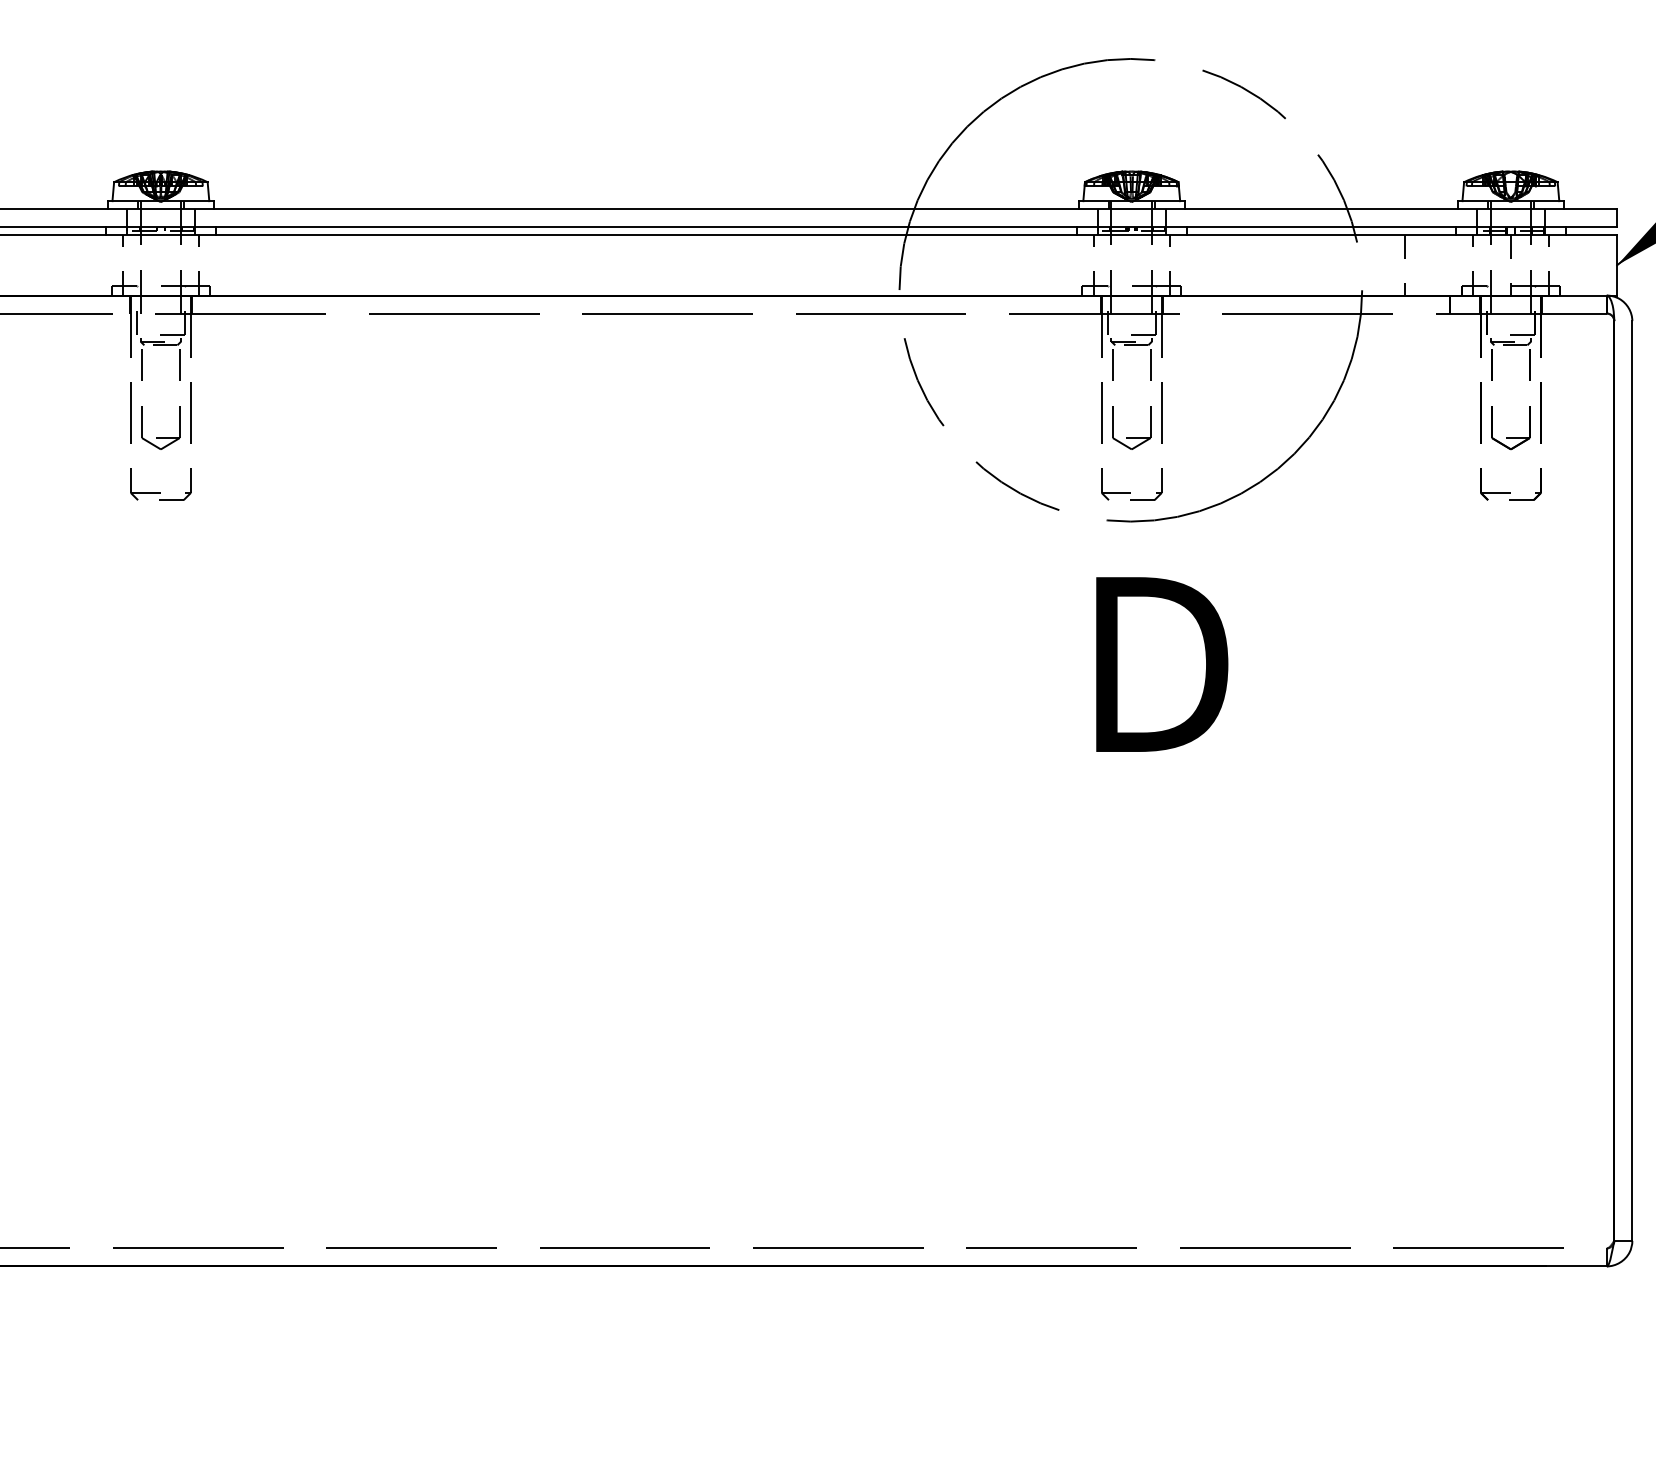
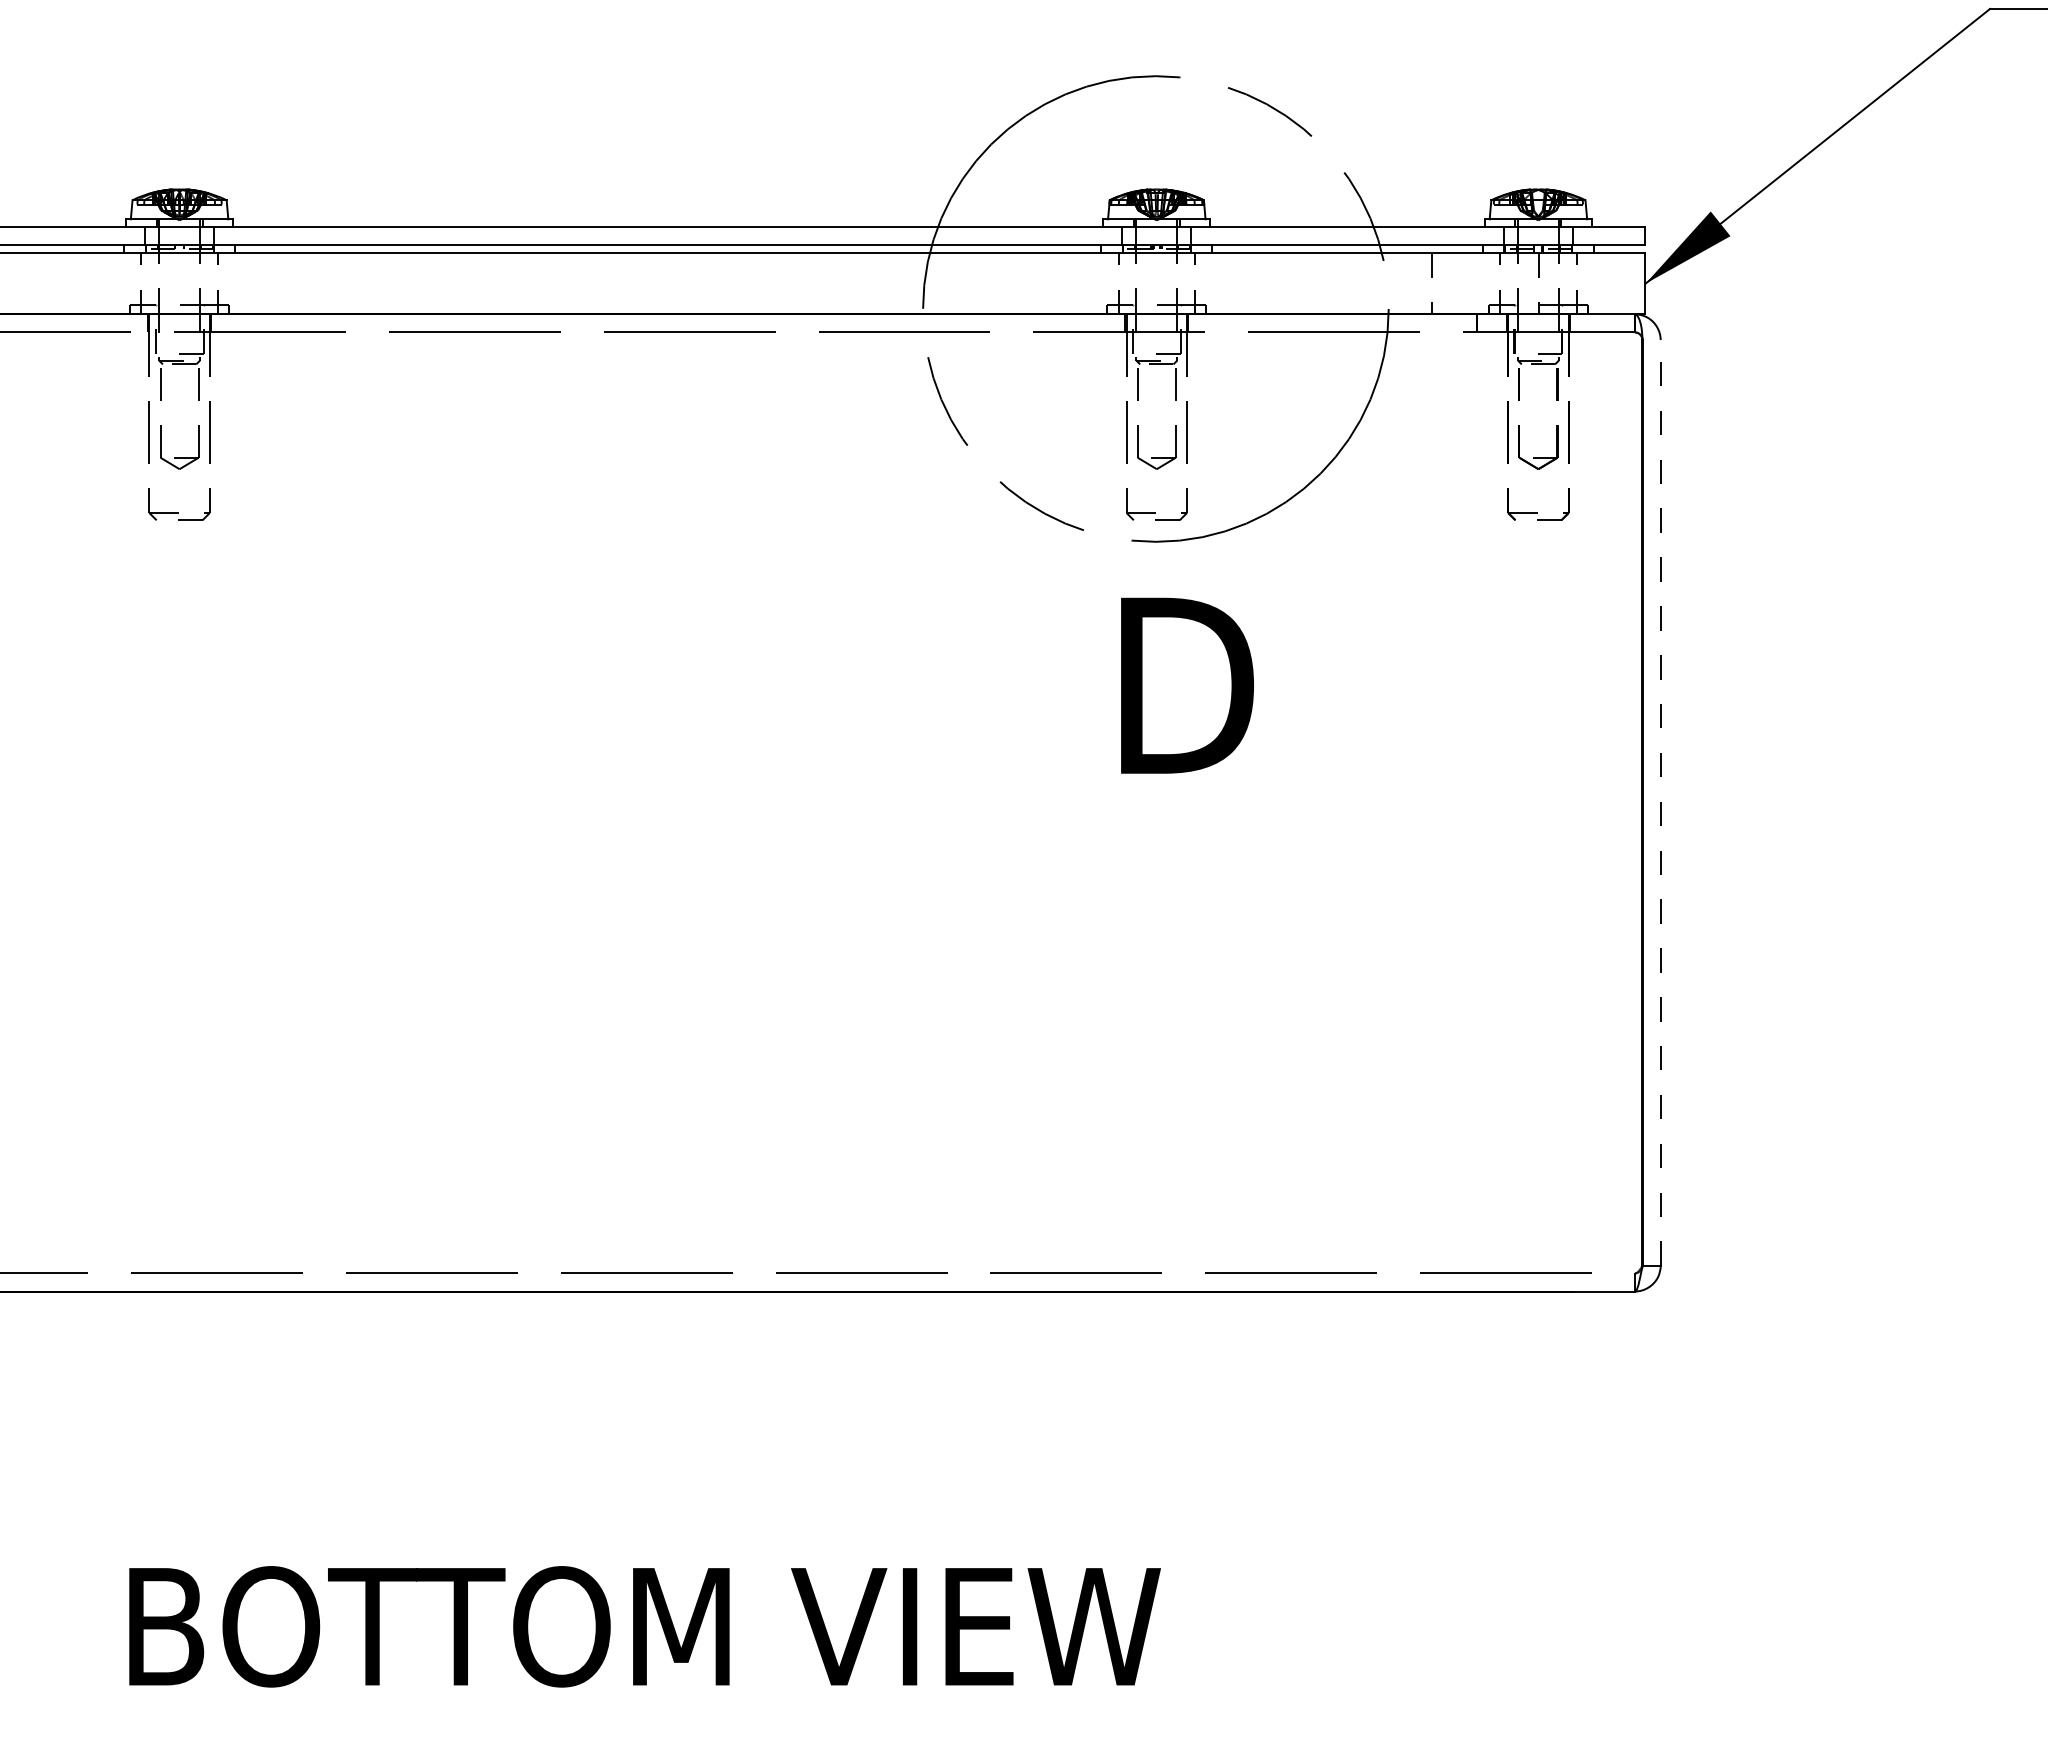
line: (1632, 780) -> (1660, 802), solid -> dashed

